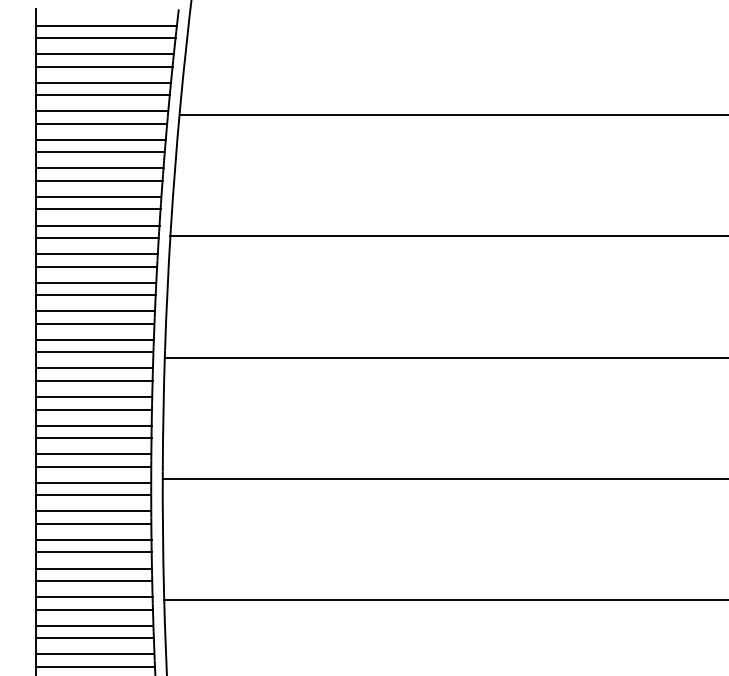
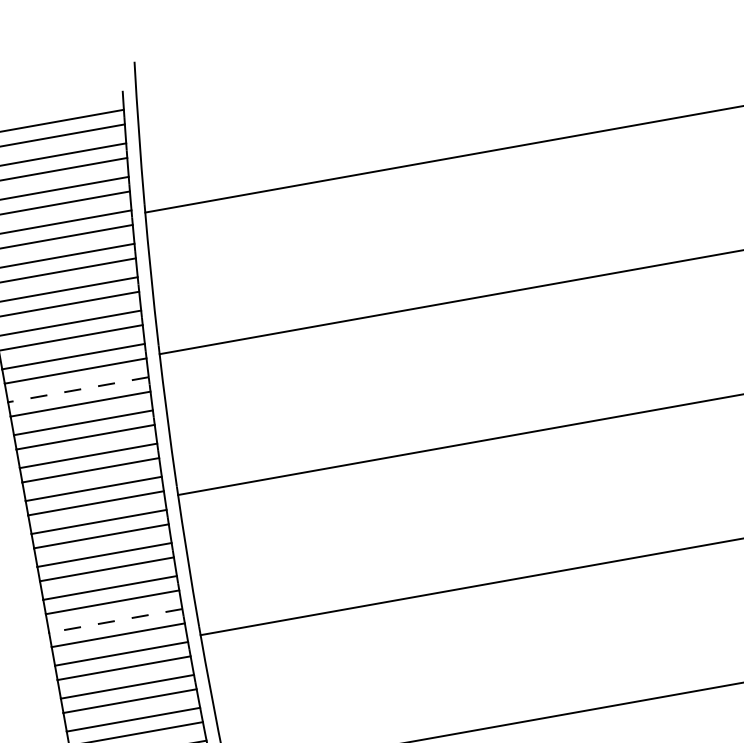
line: (96, 254) -> (78, 390), solid -> dashed
line: (93, 454) -> (115, 621), solid -> dashed

